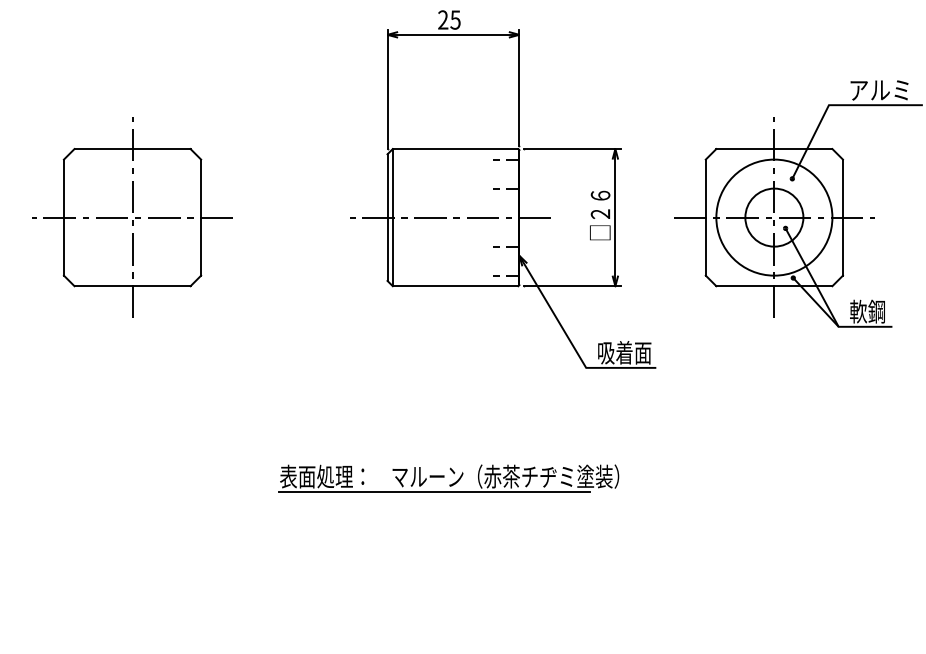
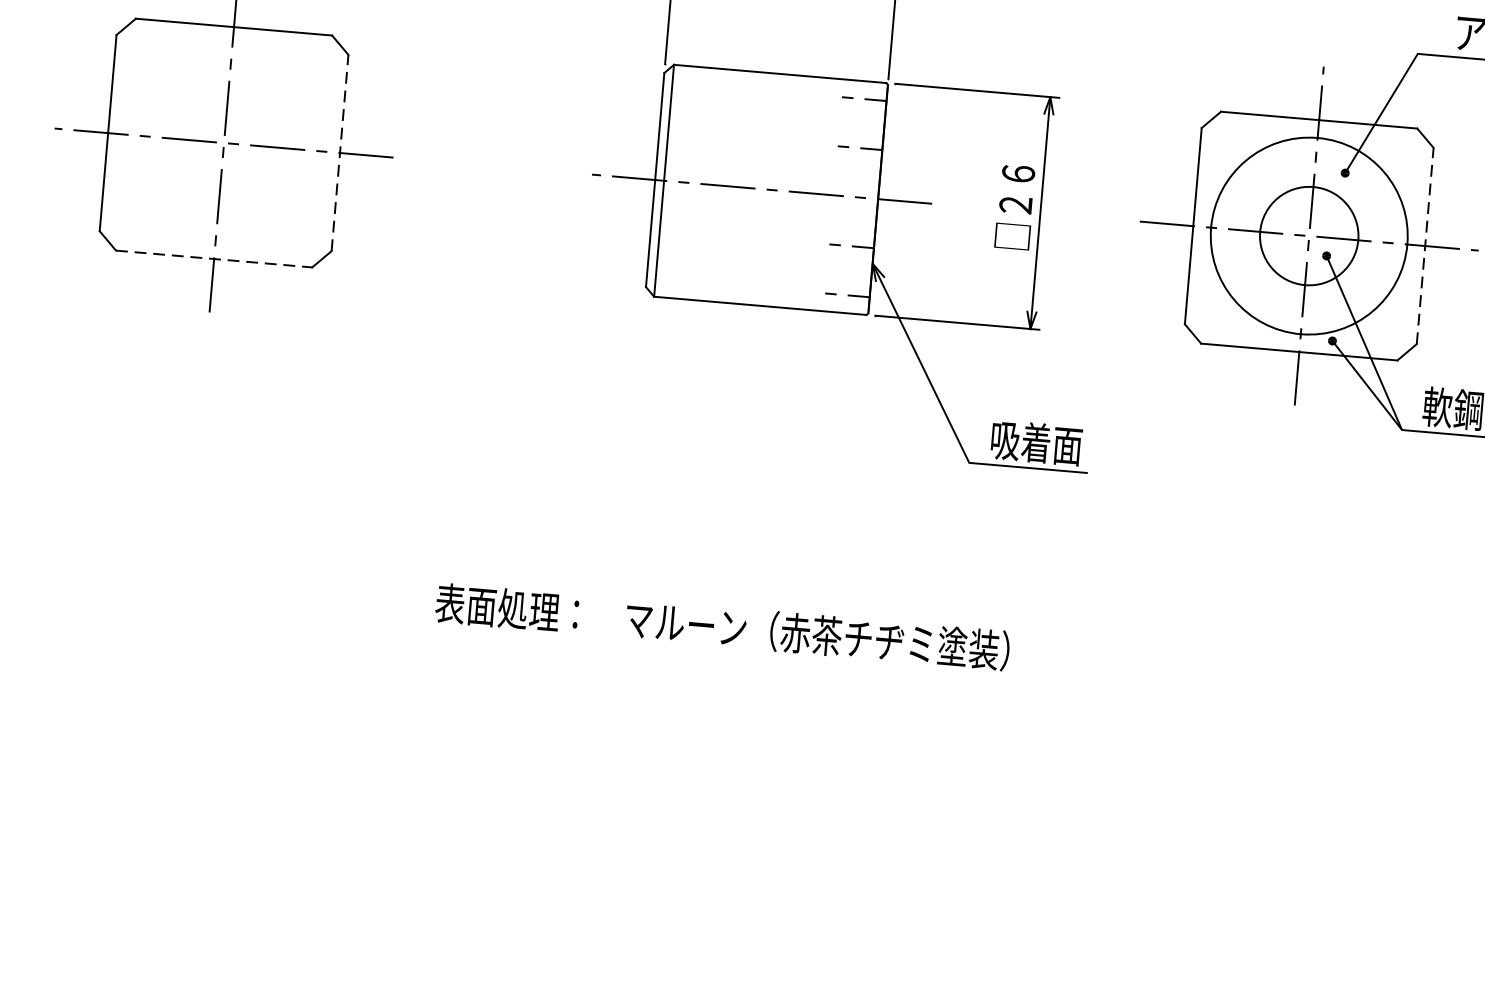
line: (201, 217) -> (340, 152), solid -> dashed
line: (842, 217) -> (1424, 245), solid -> dashed
line: (133, 286) -> (215, 259), solid -> dashed
line: (434, 491) -> (694, 649), removed

